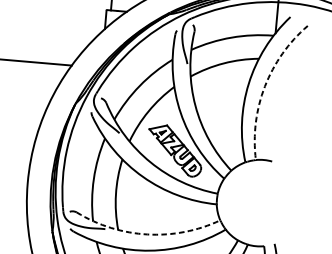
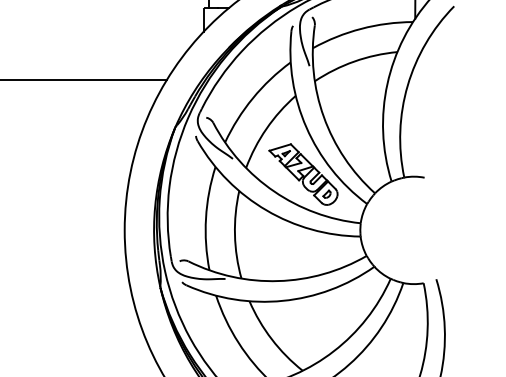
arc: (264, 86) -> (407, 85), dashed -> solid
arc: (147, 234) -> (278, 281), dashed -> solid

